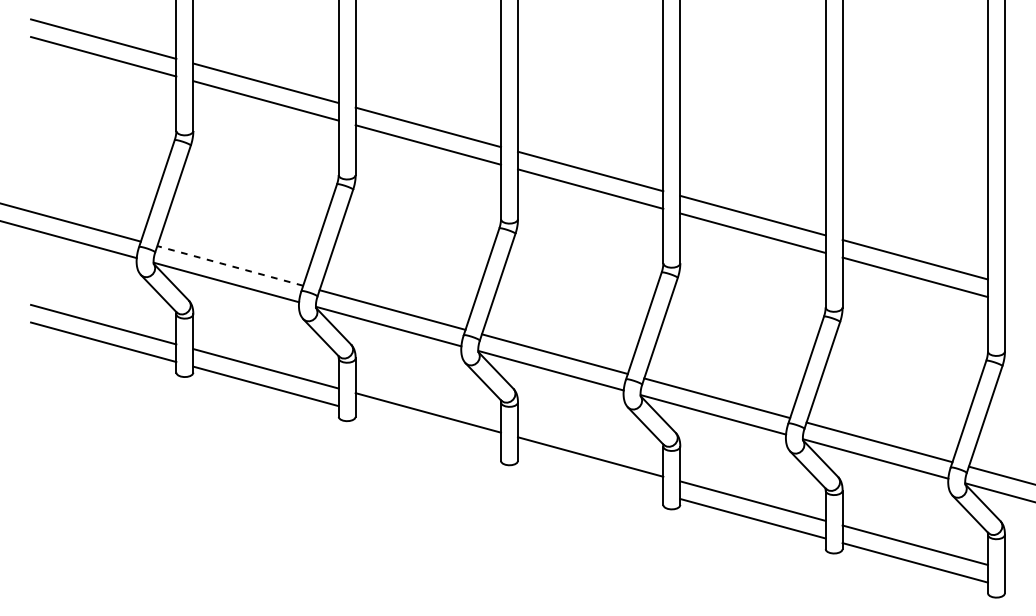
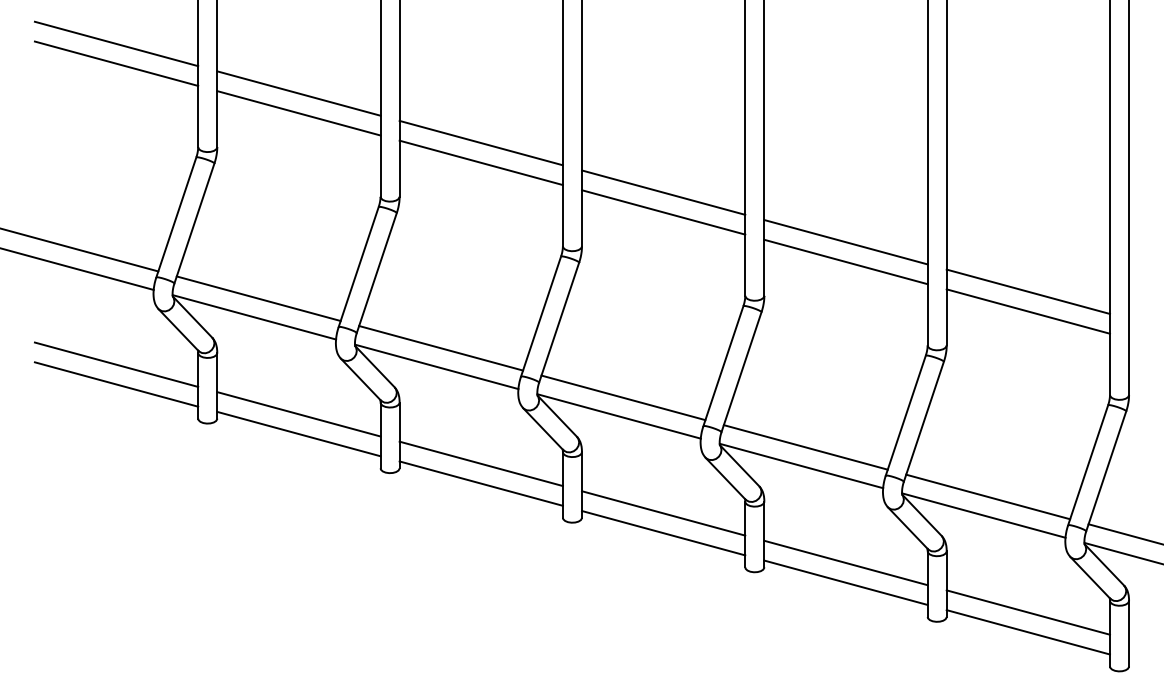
line: (230, 265) -> (258, 298), dashed -> solid
line: (427, 430) -> (480, 483), added
line: (590, 474) -> (663, 533), added

